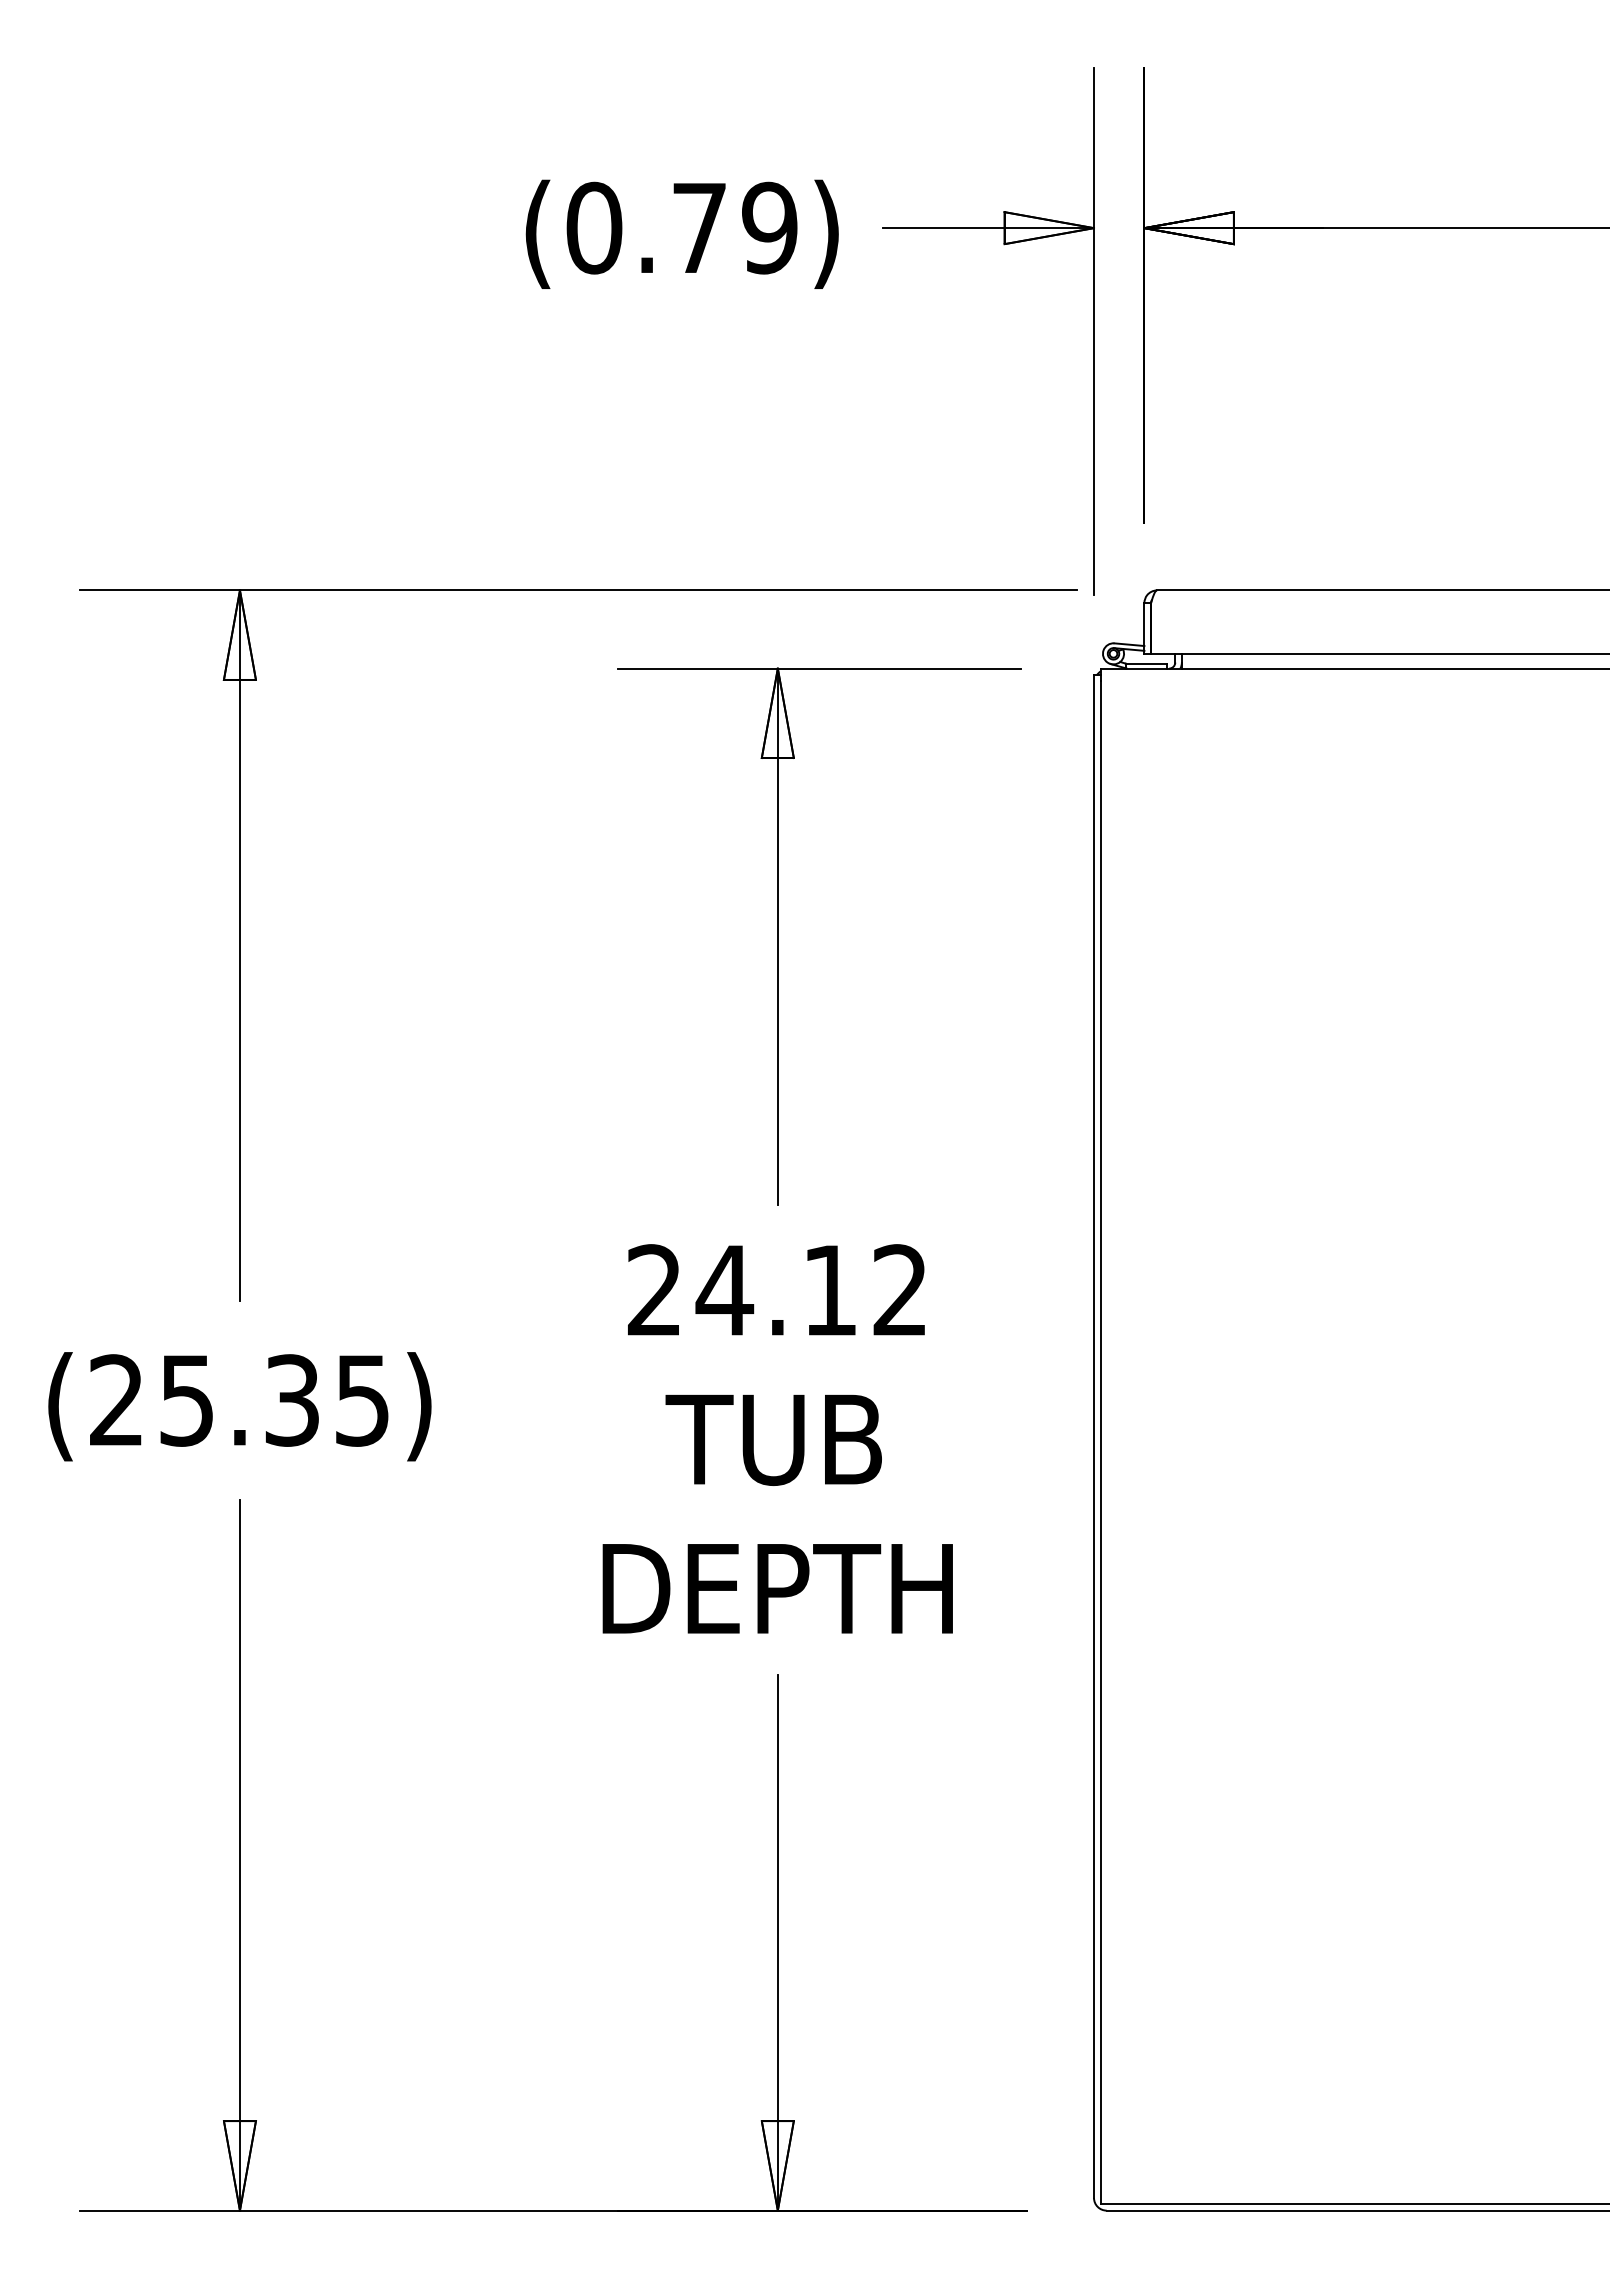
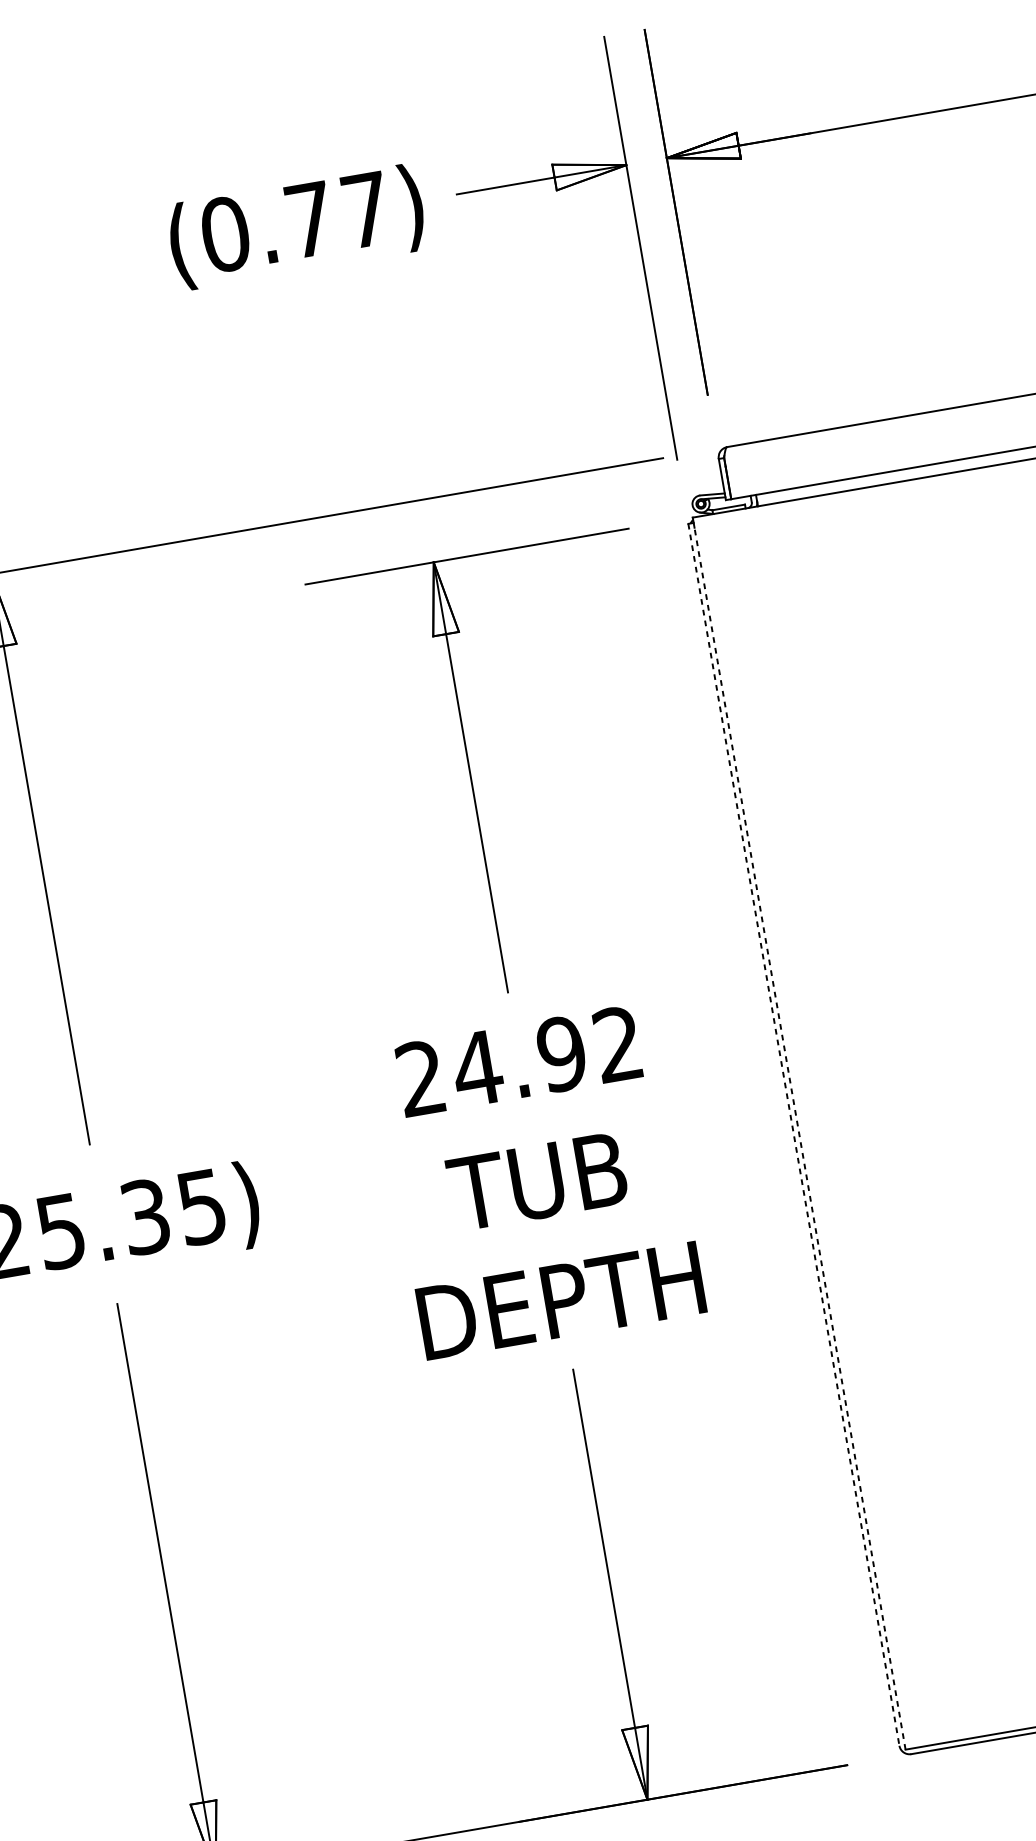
text: (769, 227) -> (365, 209), (0.79) -> (0.77)
text: (829, 1290) -> (561, 1054), 24.12 -> 24.92
line: (1094, 1437) -> (794, 1135), solid -> dashed
line: (1100, 1442) -> (799, 1138), solid -> dashed

